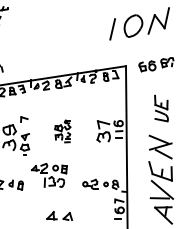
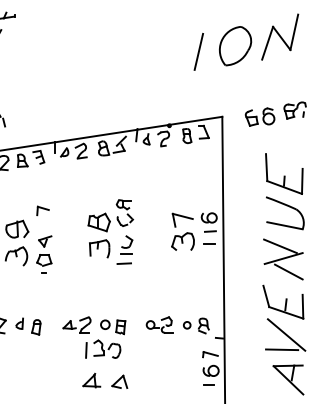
part: (161, 108) -> (284, 191), size x1.67
part: (62, 131) -> (110, 231), size x1.67
part: (48, 174) -> (92, 335), moved

